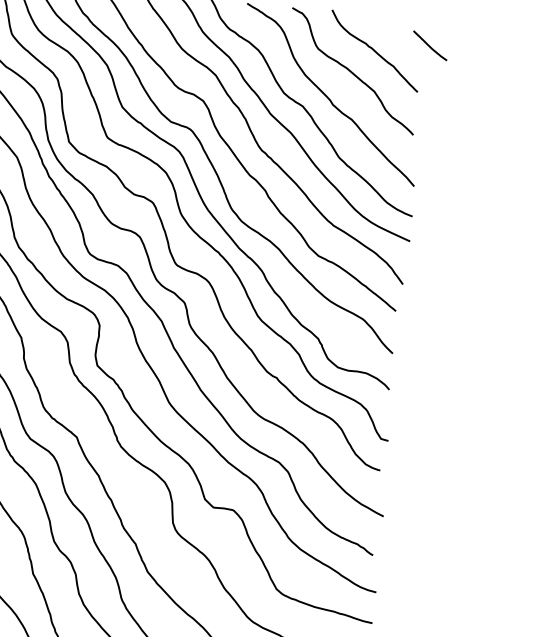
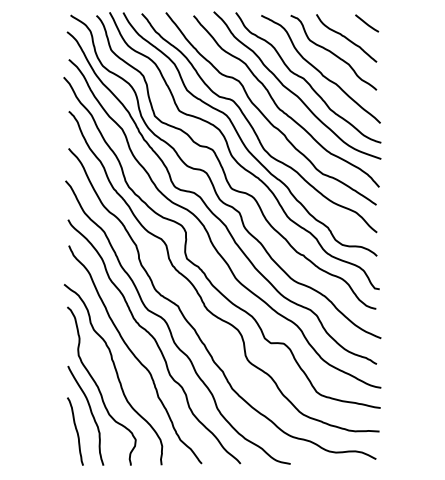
line: (430, 45) -> (367, 23), moved

